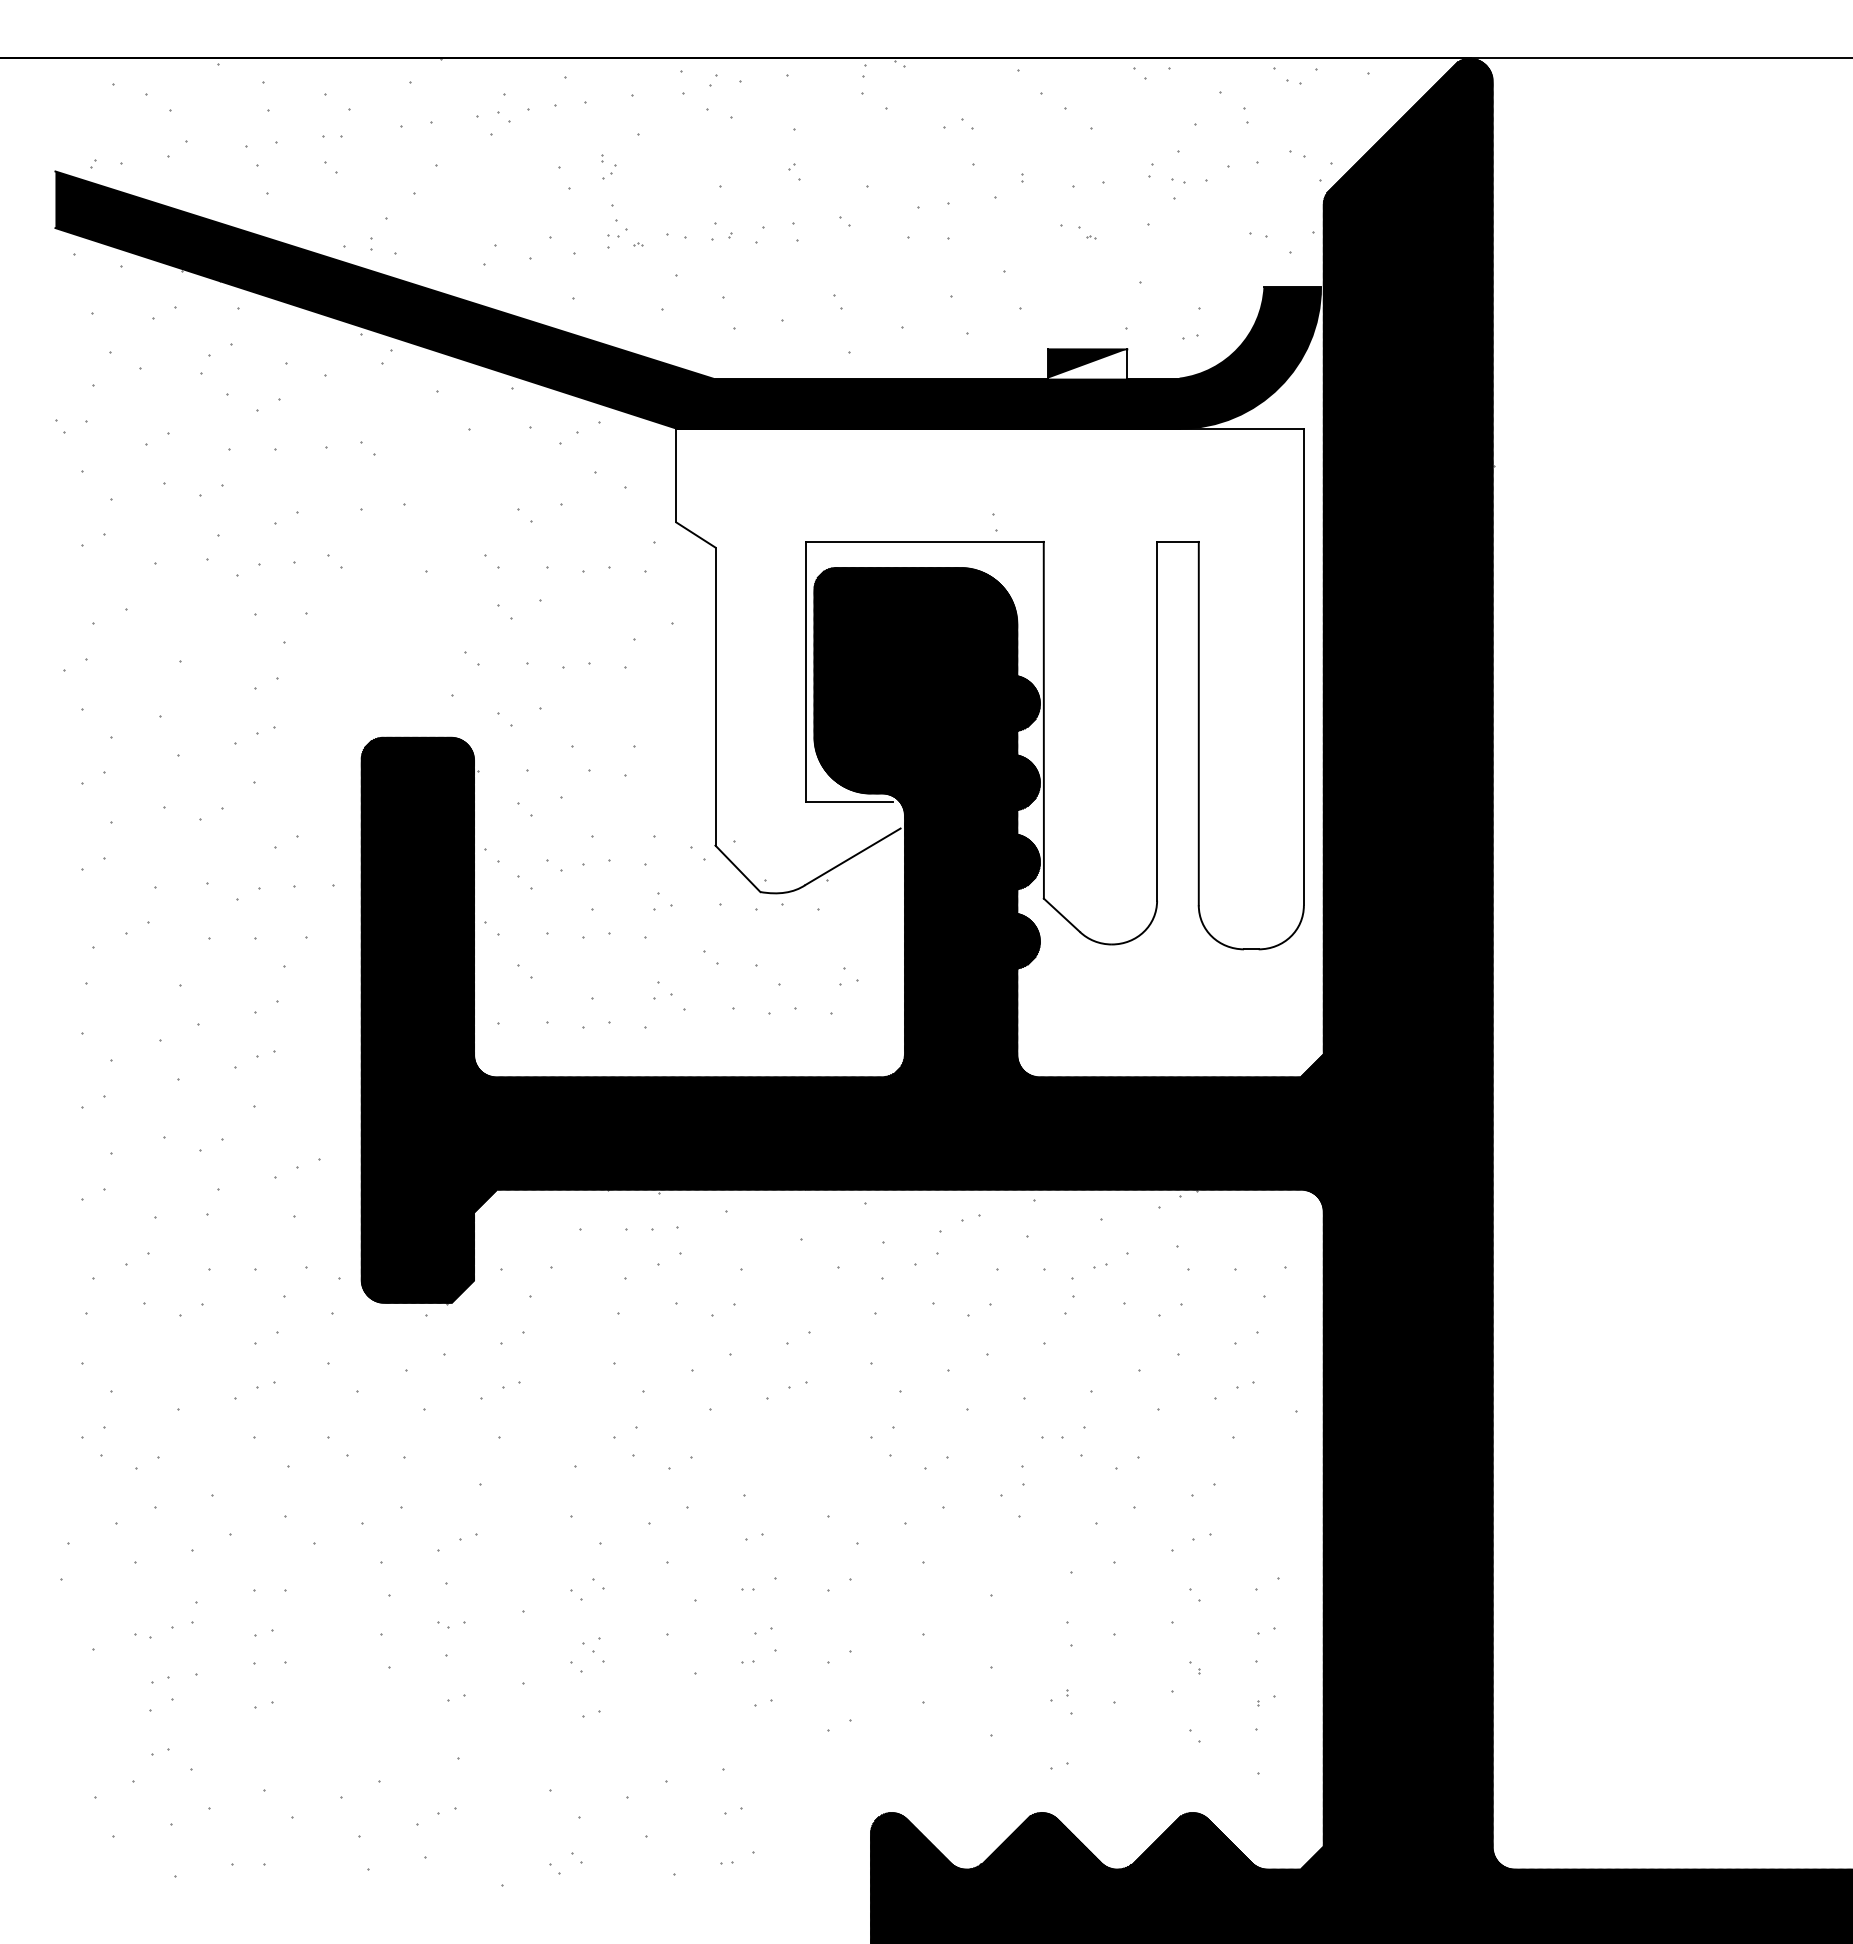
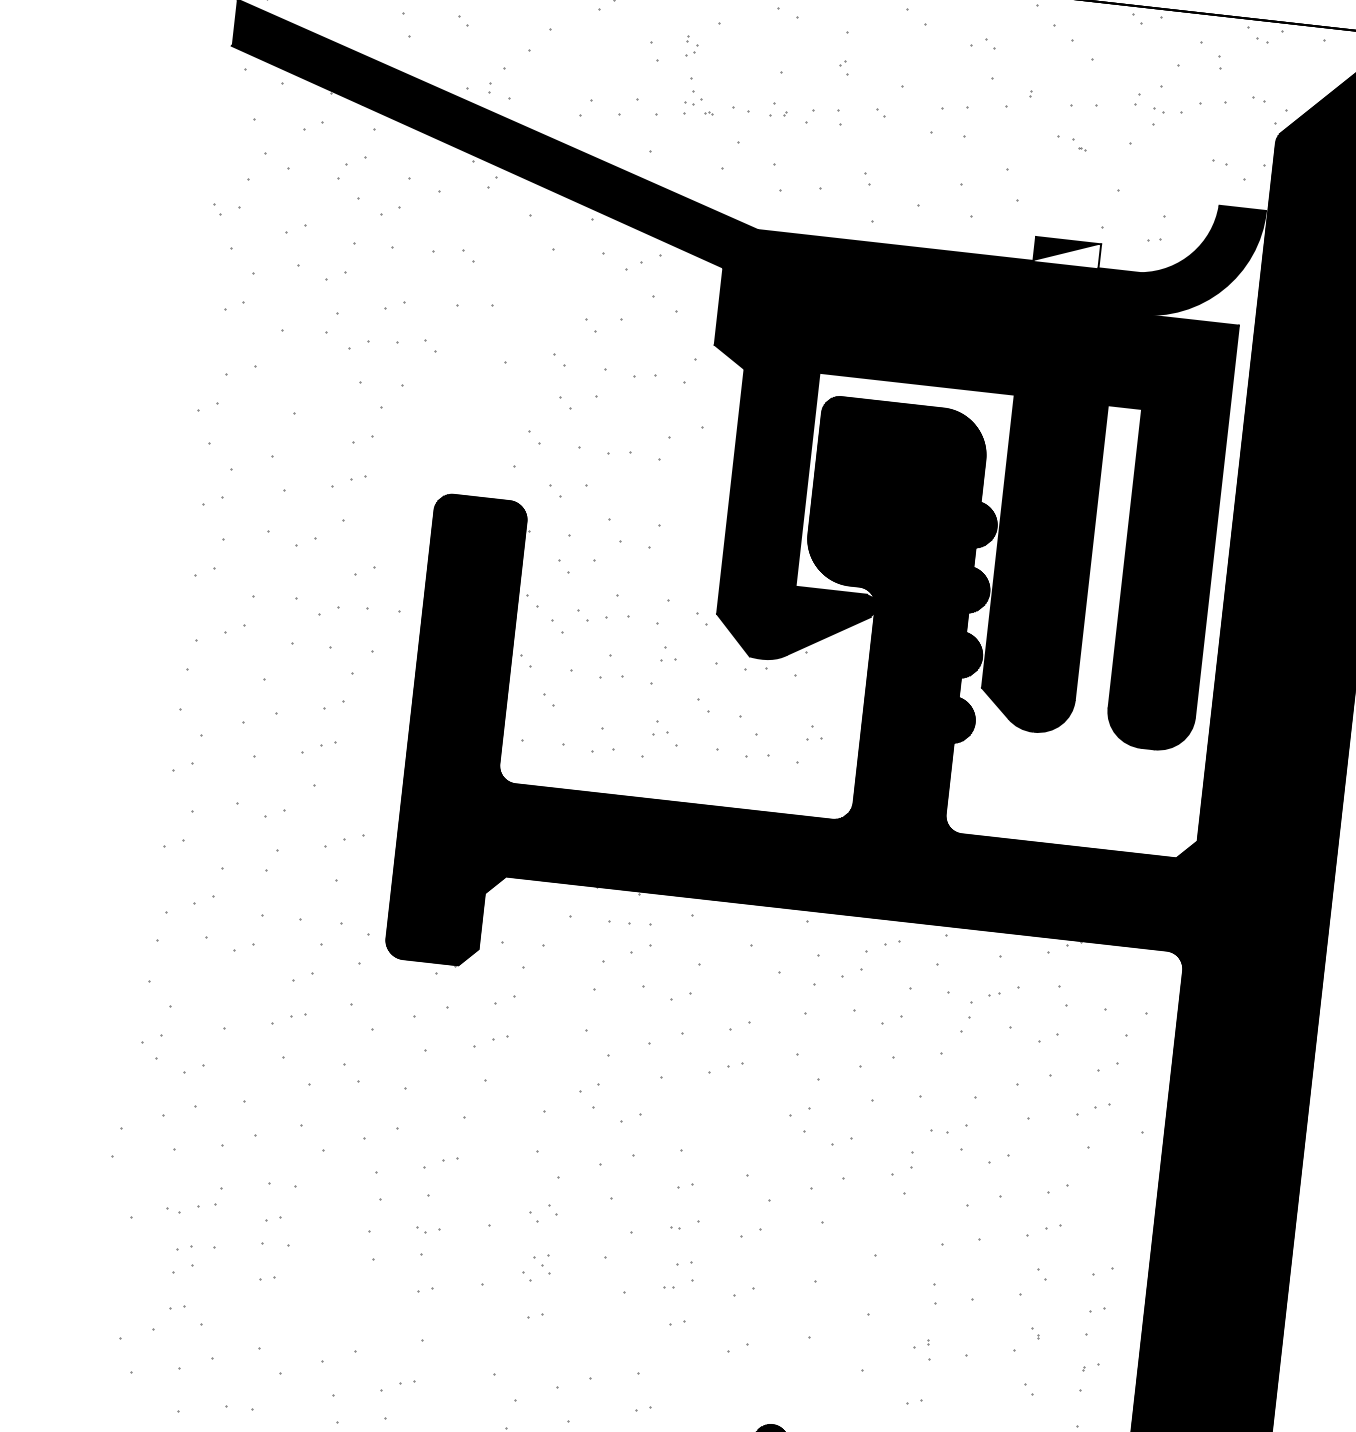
fill: (989, 688) -> (956, 510), added

